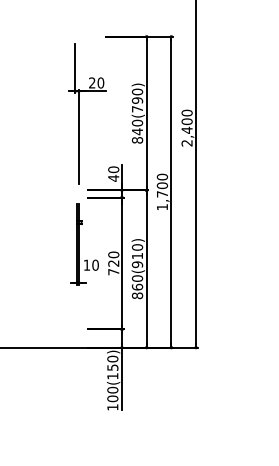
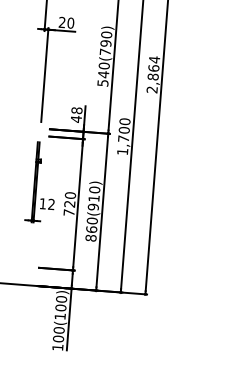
text: (186, 121) -> (153, 68), 2,400 -> 2,864
text: (137, 140) -> (102, 83), 840(790) -> 540(790)
text: (113, 169) -> (76, 110), 40 -> 48
text: (95, 264) -> (51, 203), 10 -> 12
text: (112, 367) -> (60, 307), 100(150) -> 100(100)

